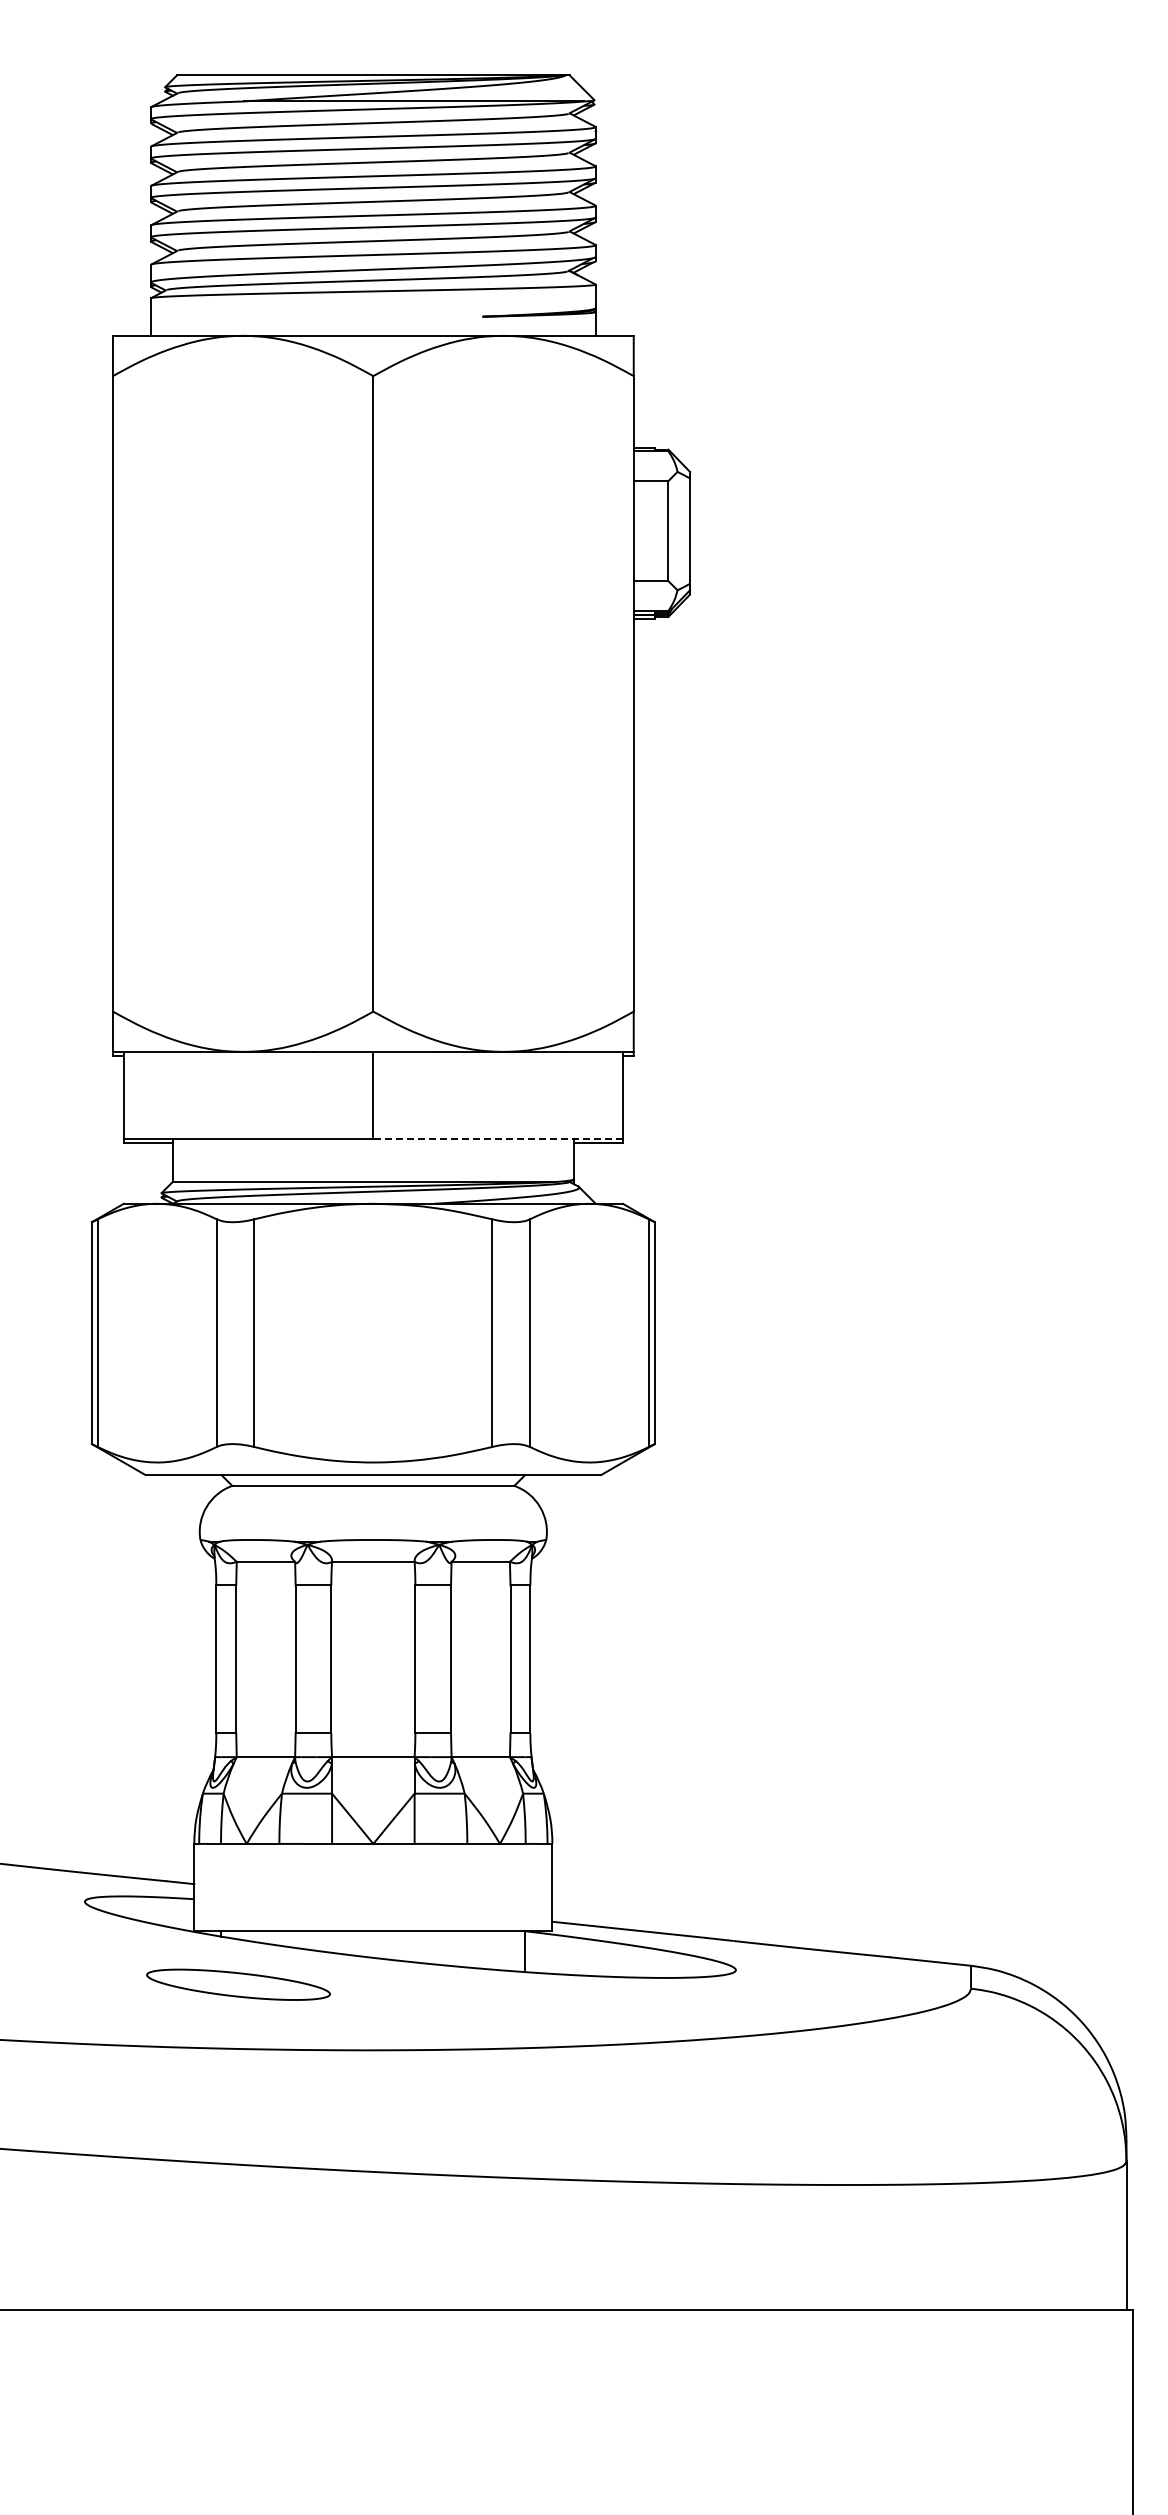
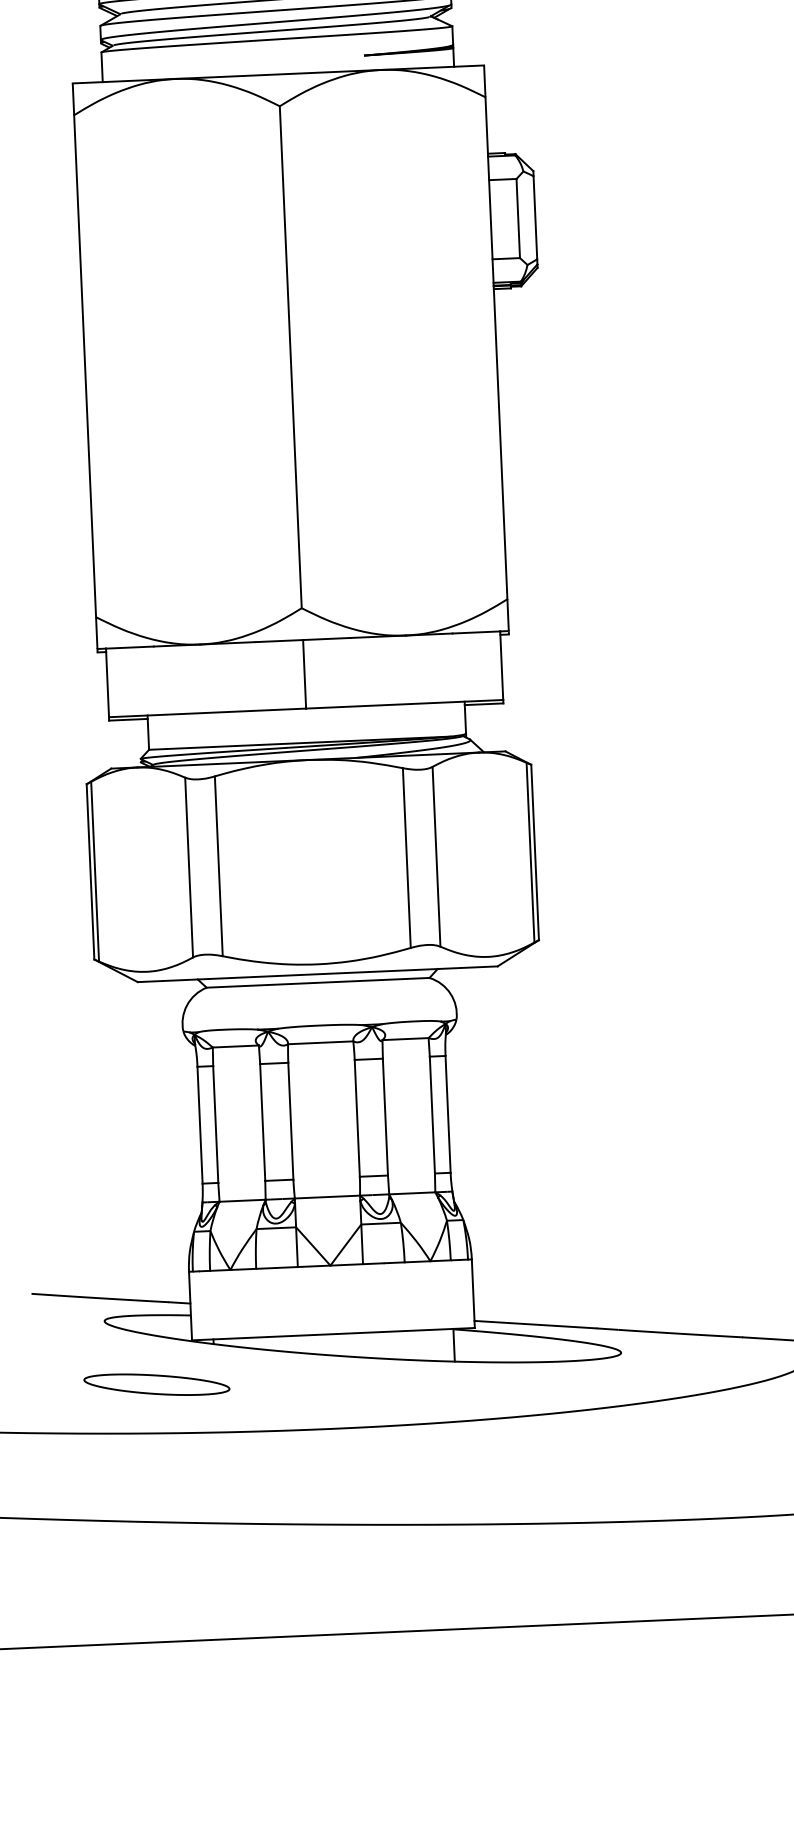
line: (498, 1138) -> (404, 704), dashed -> solid
part: (238, 1984) -> (156, 1384), moved

